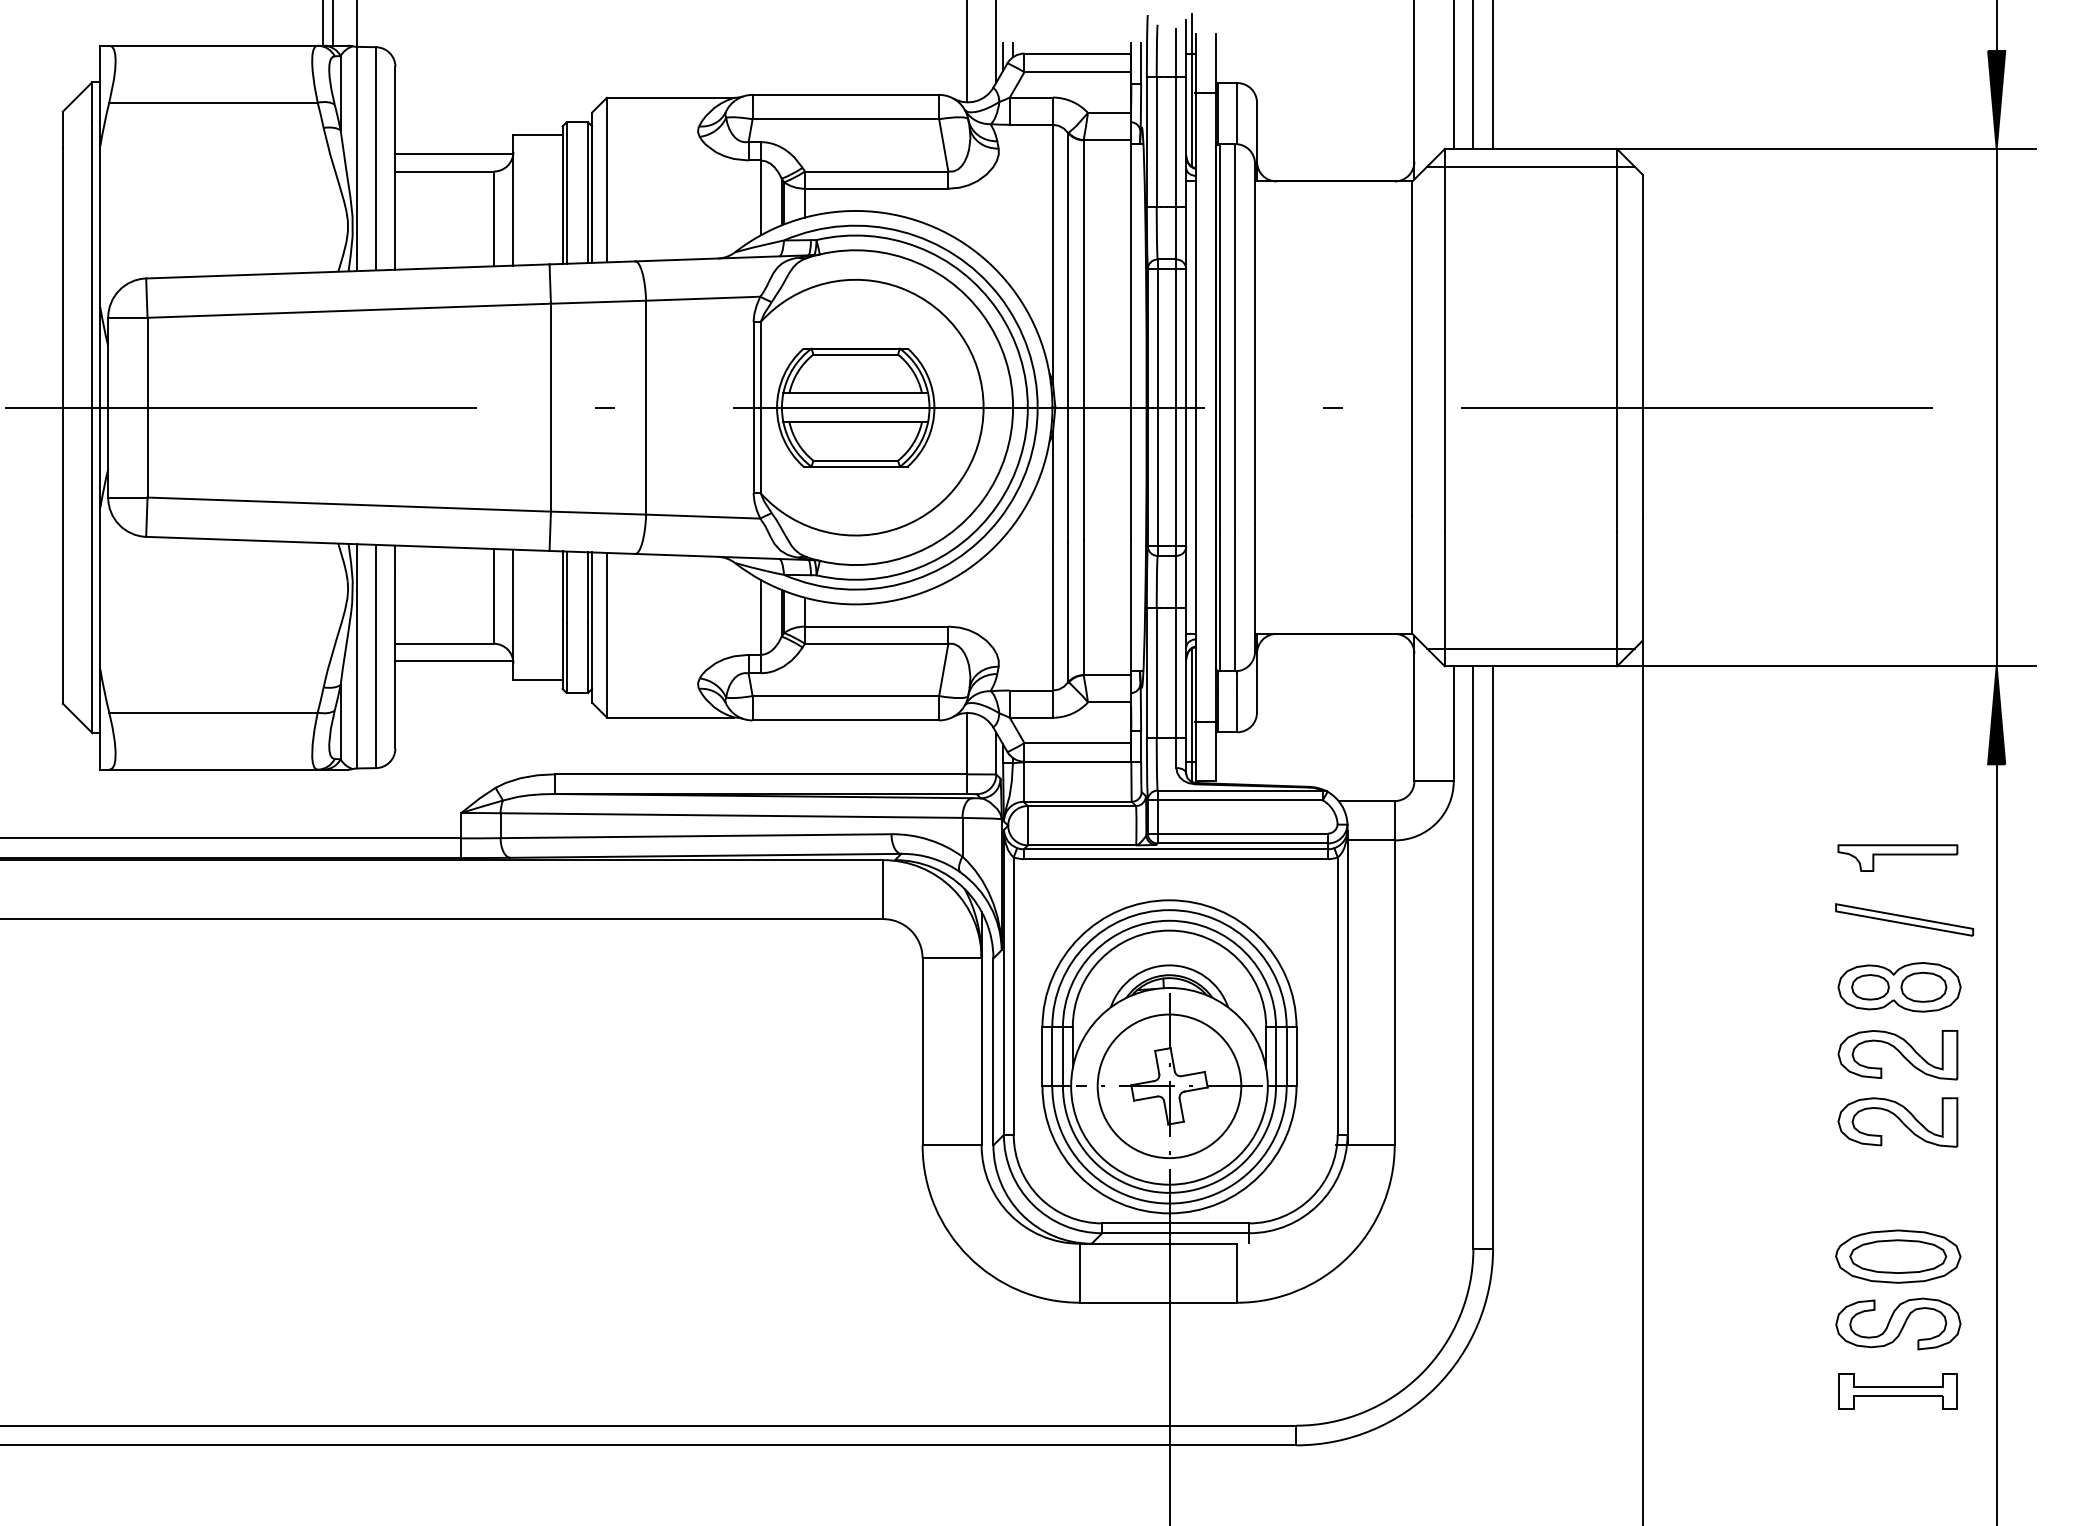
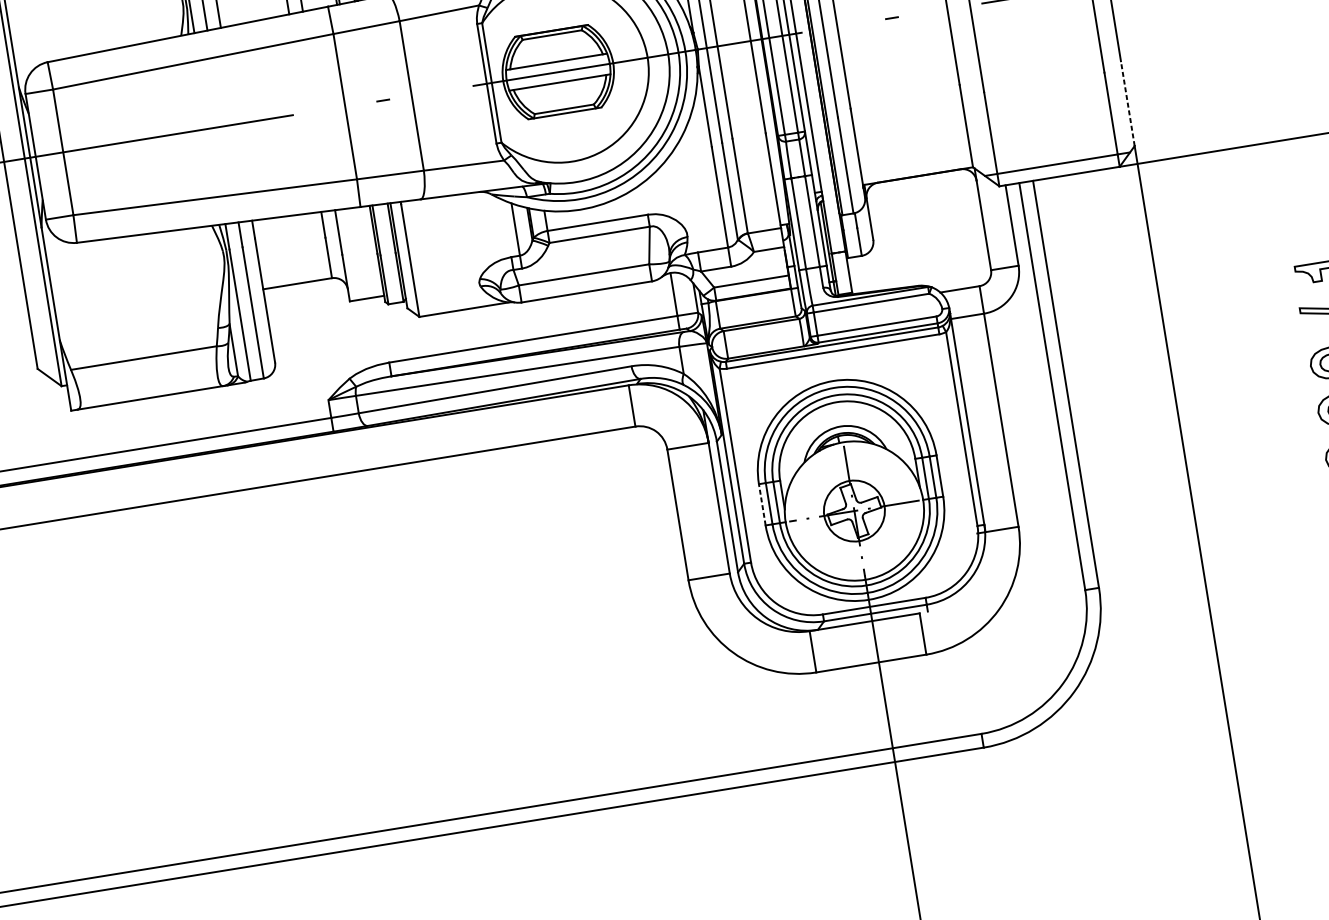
line: (1642, 580) -> (1127, 103), solid -> dashed
line: (454, 661) -> (306, 295), removed
line: (1042, 1056) -> (762, 504), solid -> dashed
circle: (1169, 1086) -> (854, 511), size x0.6

